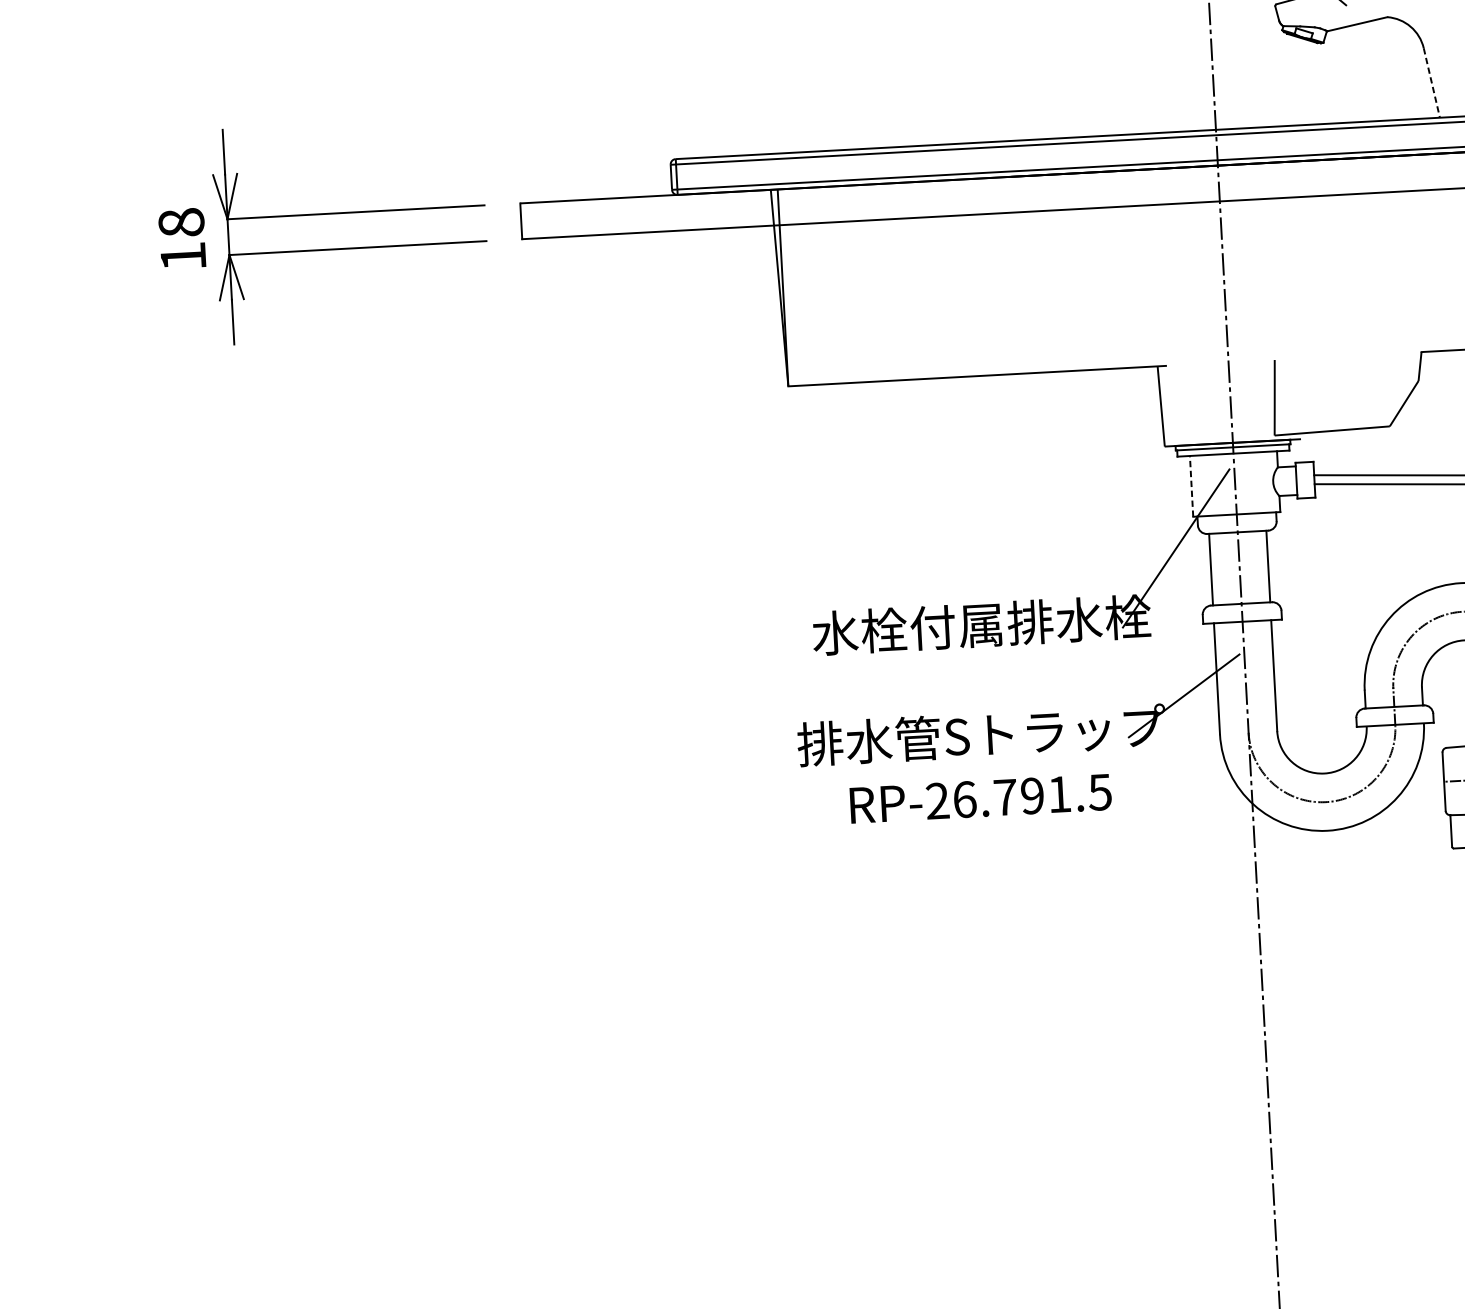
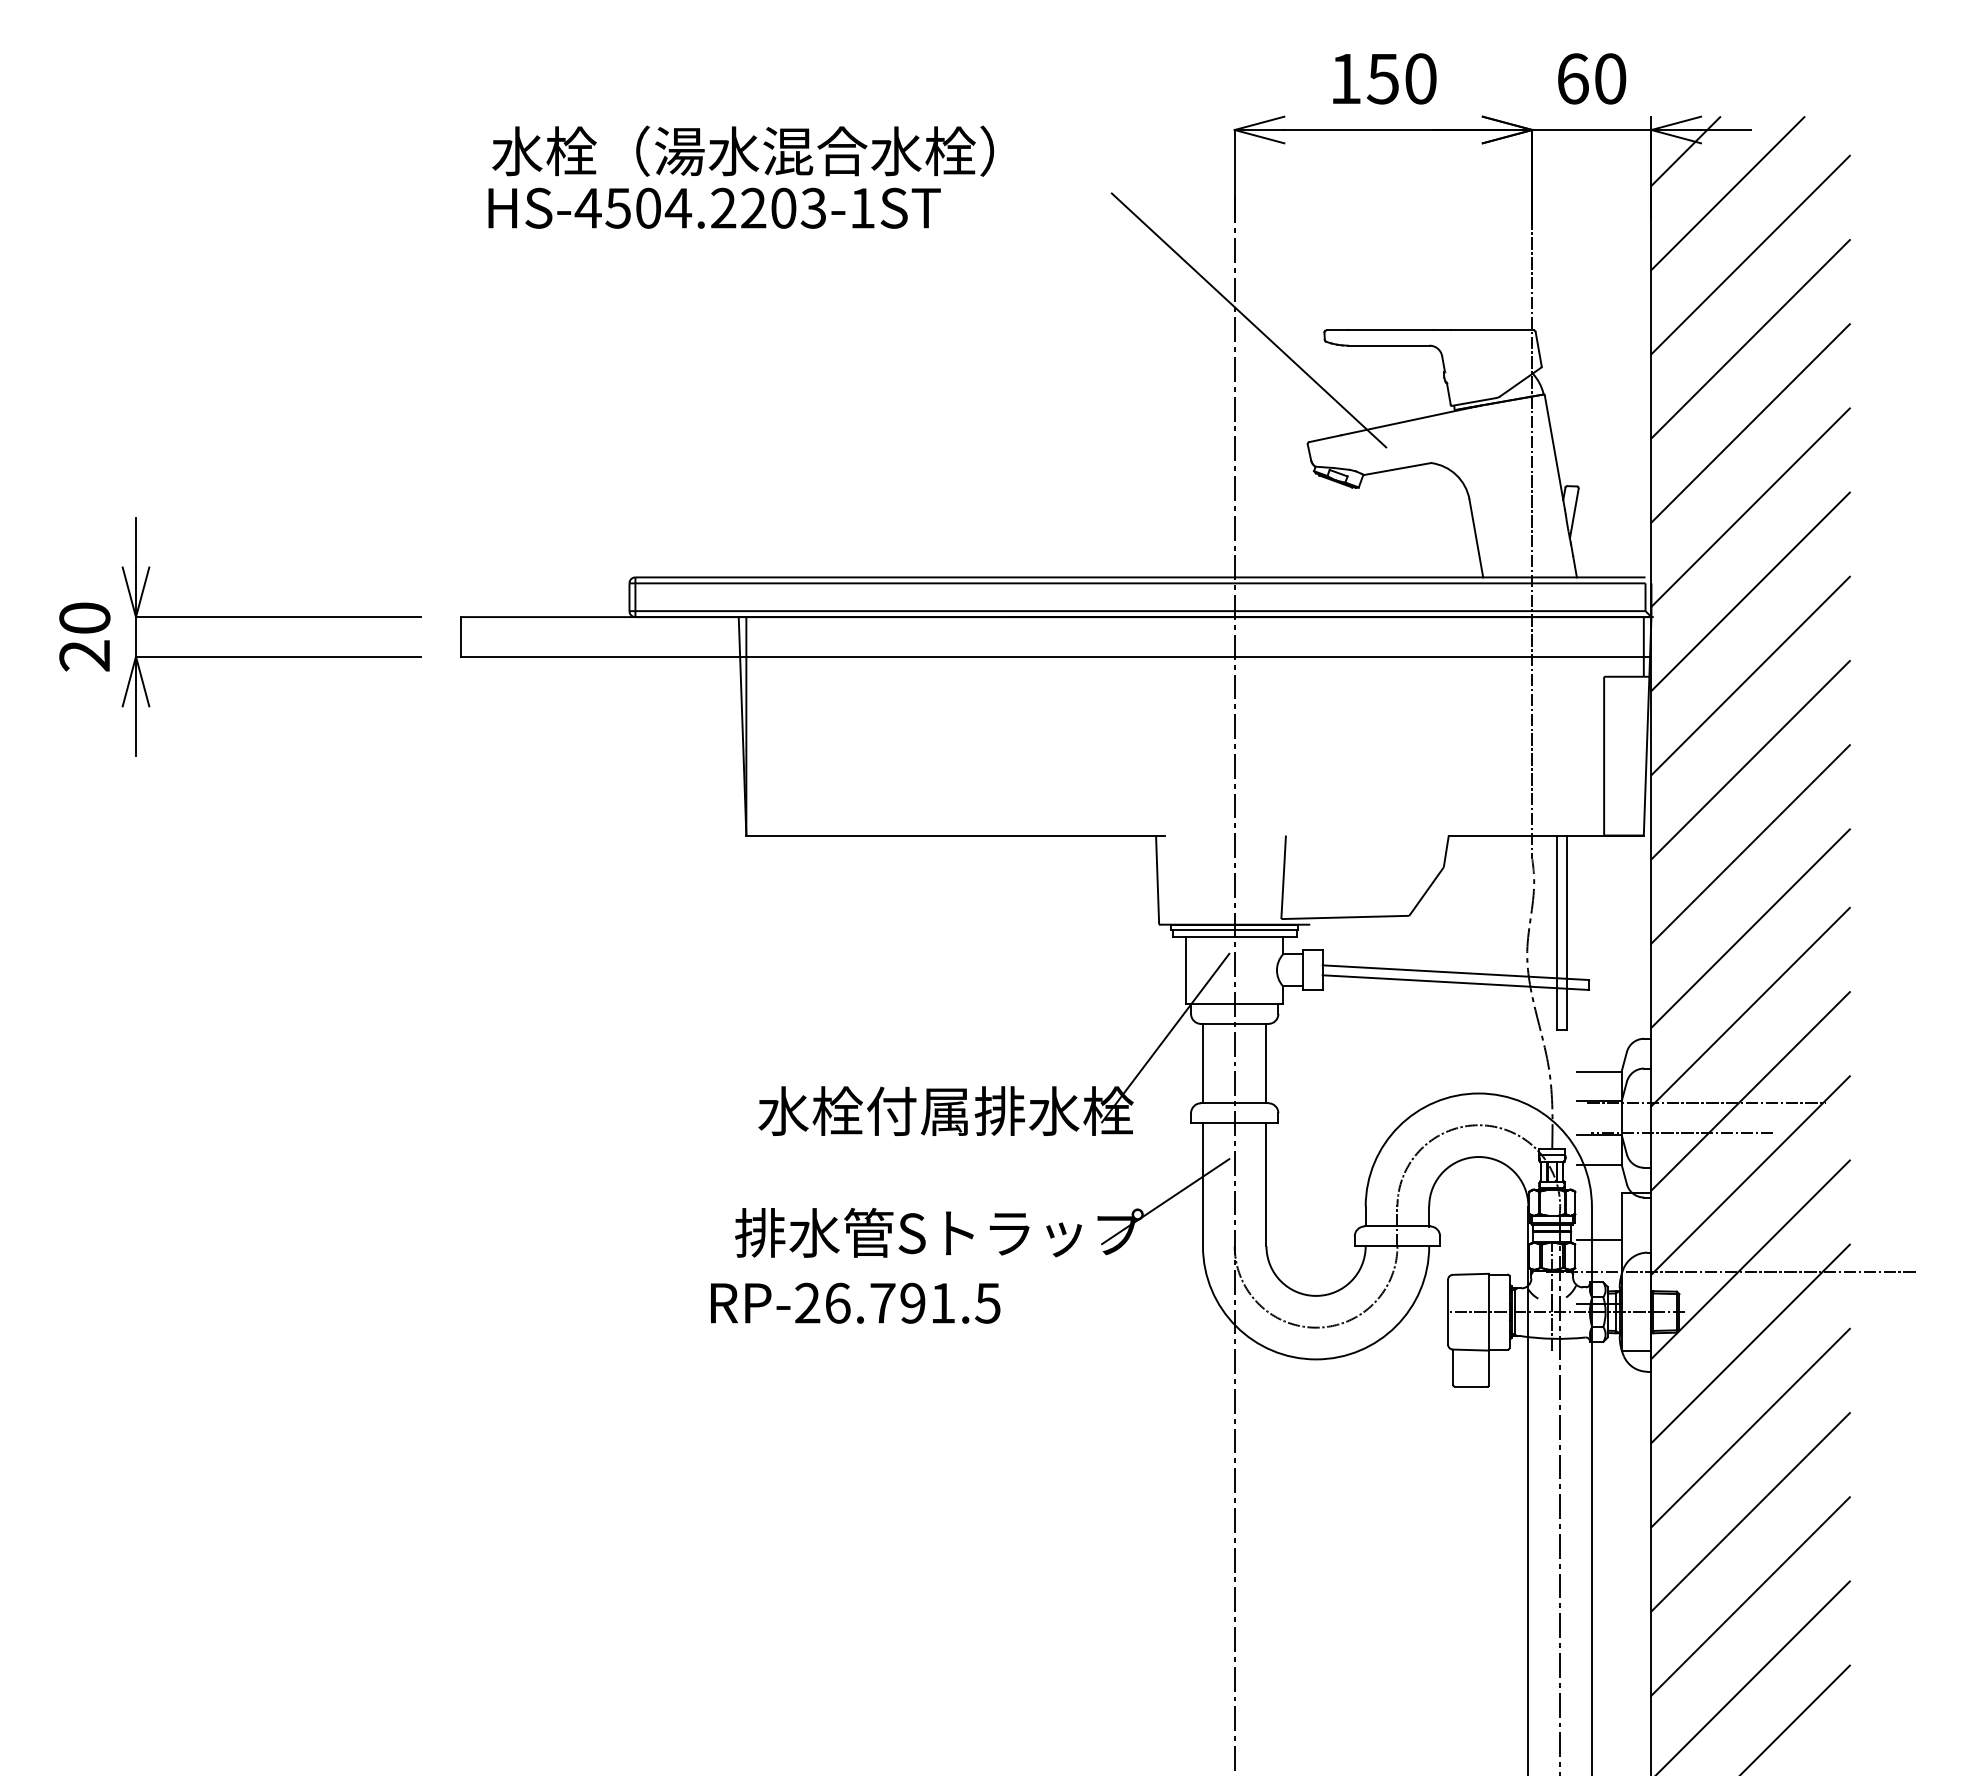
line: (1431, 82) -> (1476, 538), dashed -> solid
text: (182, 239) -> (84, 636), 18 -> 20
line: (1191, 486) -> (1186, 970), dashed -> solid
text: (980, 798) -> (855, 1302), moved

